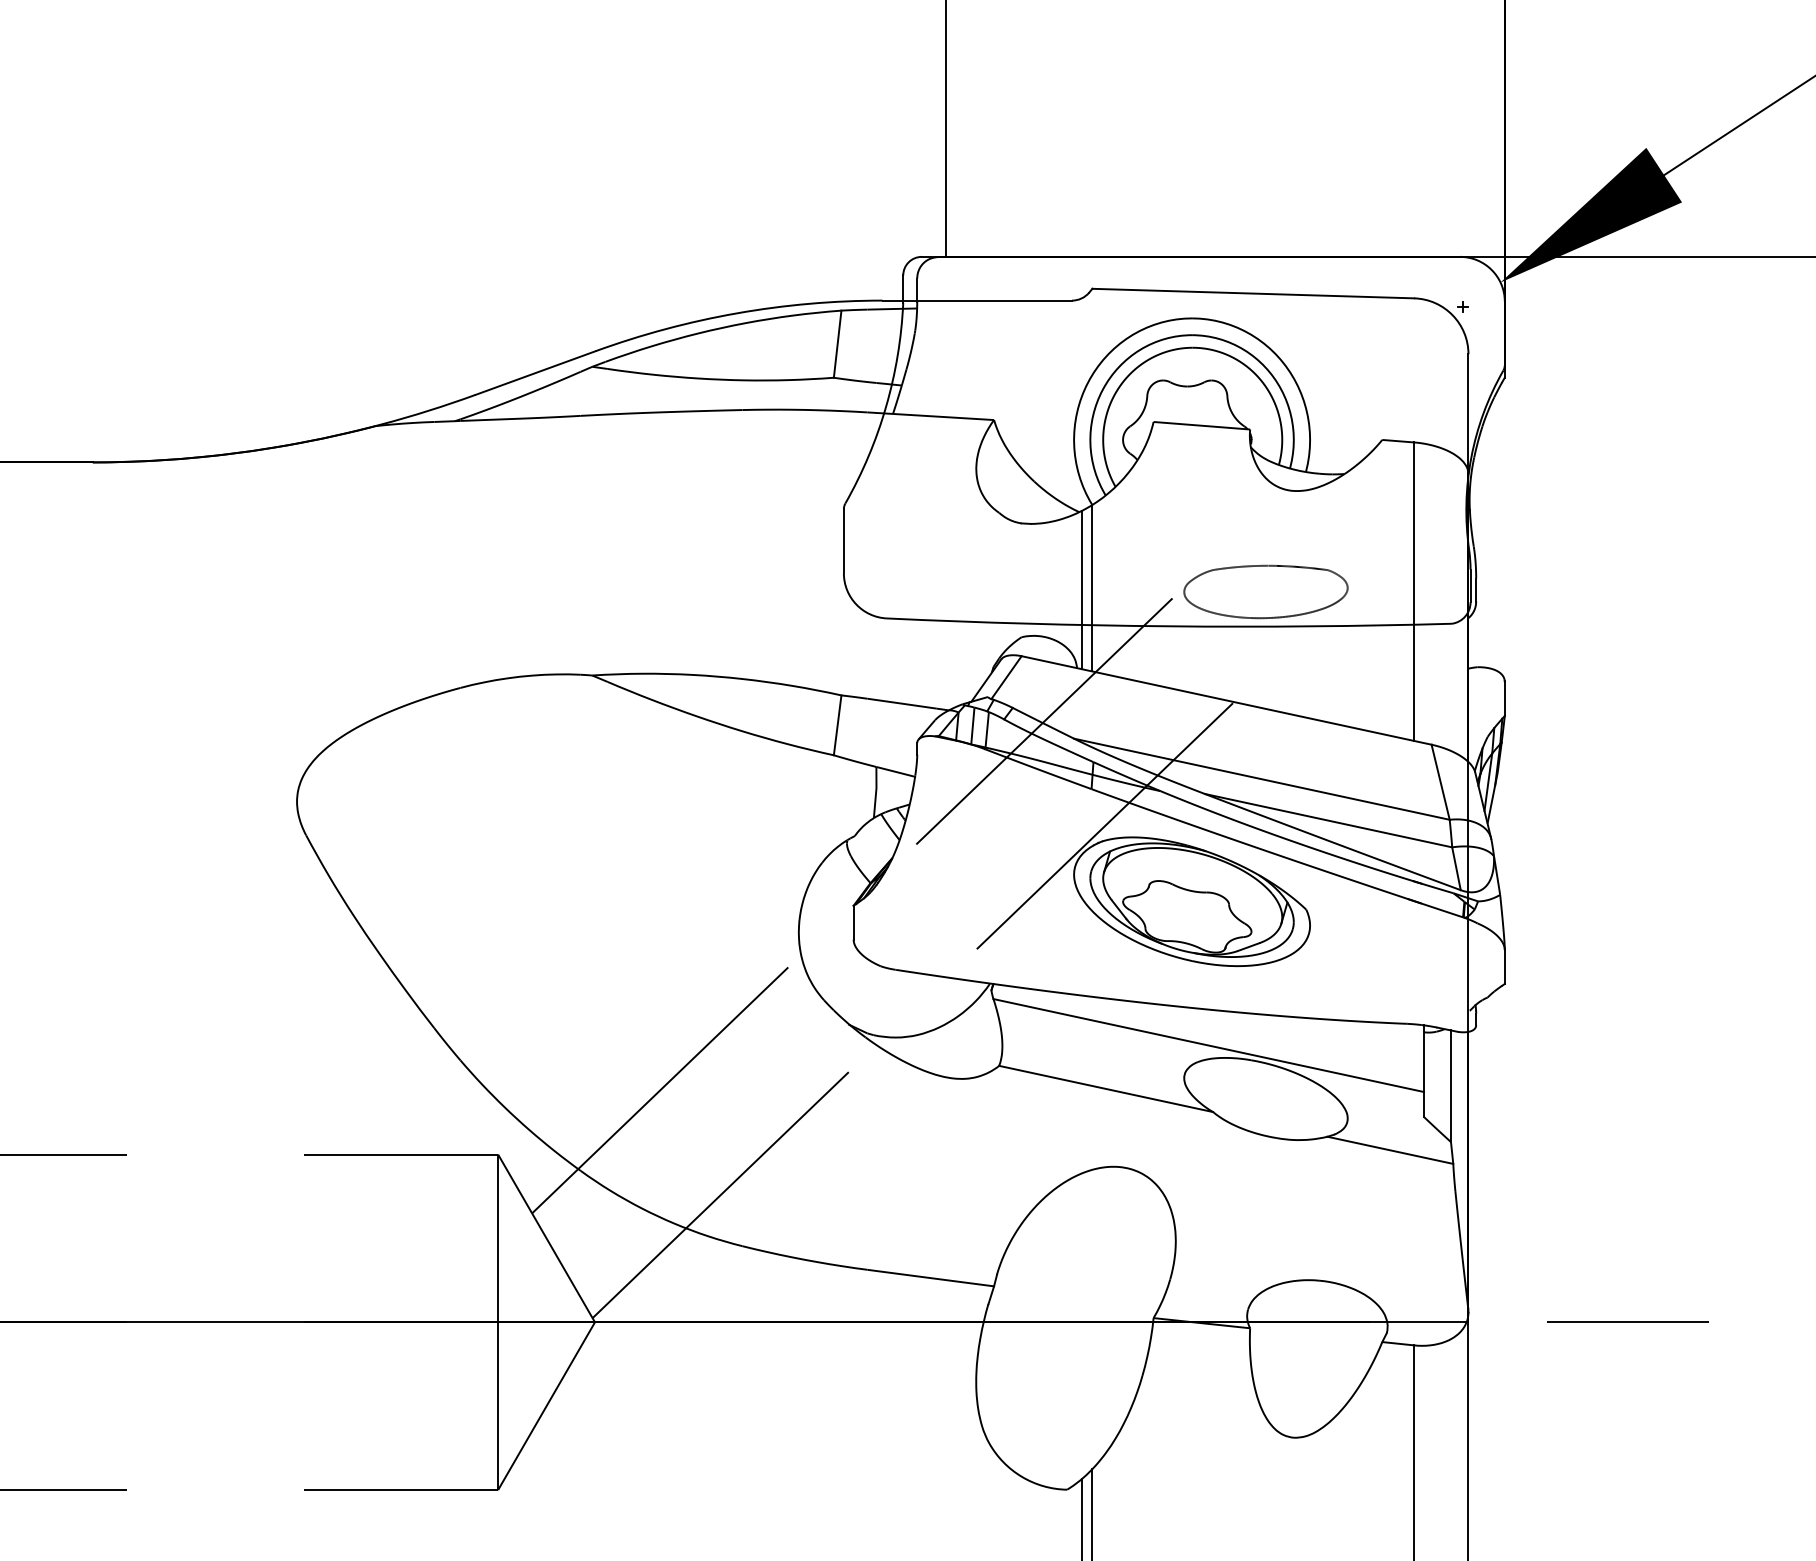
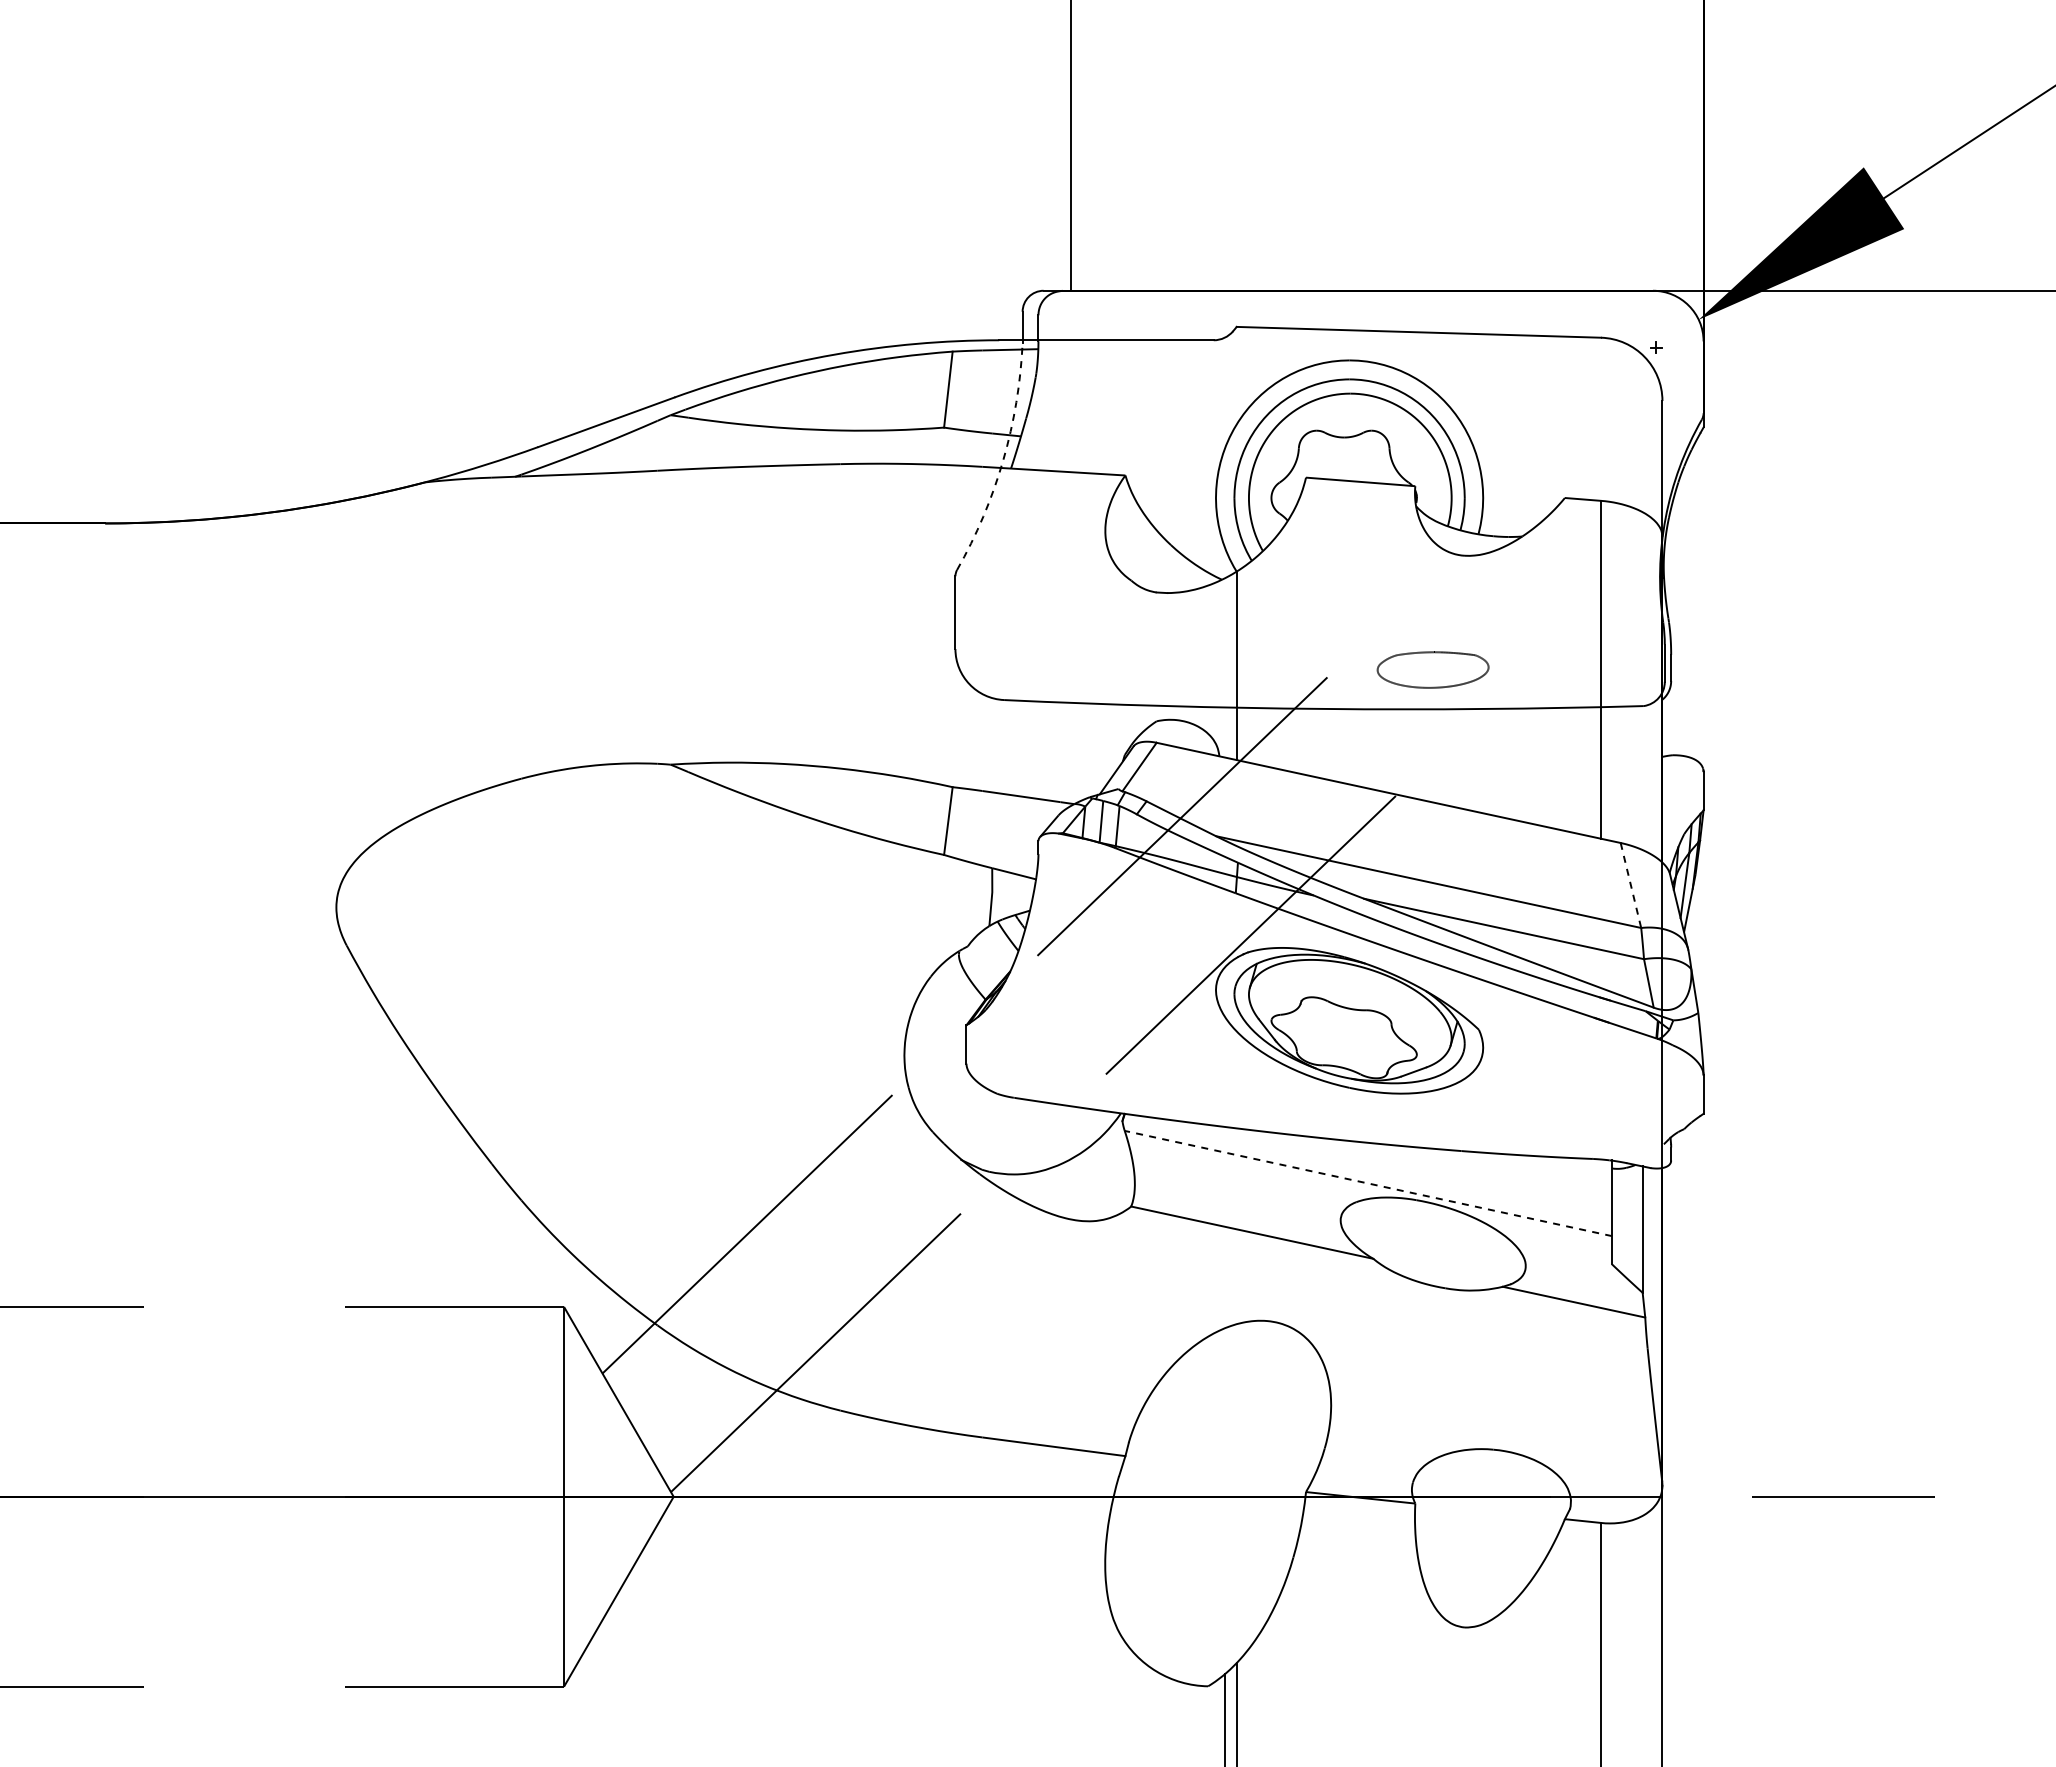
arc: (886, 406) -> (1003, 460), solid -> dashed
line: (1082, 589) -> (1225, 667), removed
part: (1265, 591) -> (1432, 669), size x0.6
line: (1440, 782) -> (1630, 885), solid -> dashed
line: (1207, 1045) -> (1367, 1183), solid -> dashed

